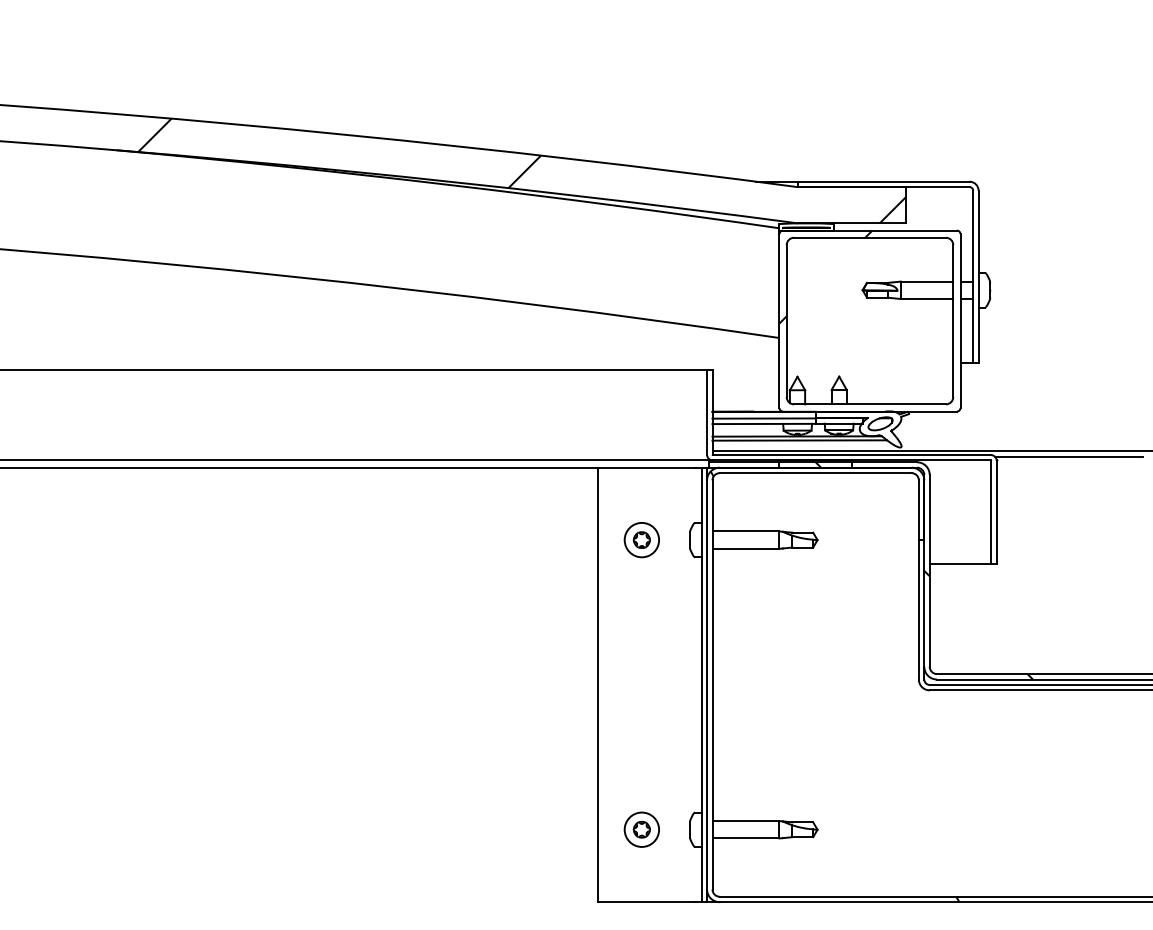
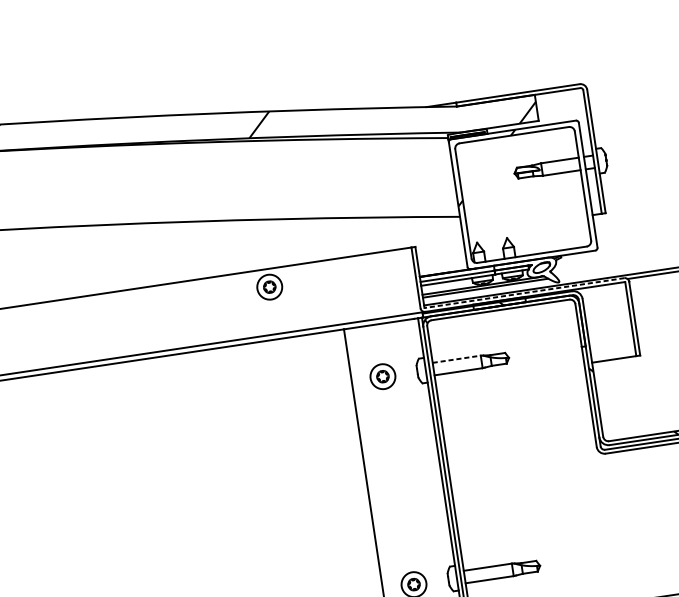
part: (505, 395) -> (269, 287), added
line: (851, 455) -> (524, 293), solid -> dashed
line: (746, 531) -> (457, 359), solid -> dashed

